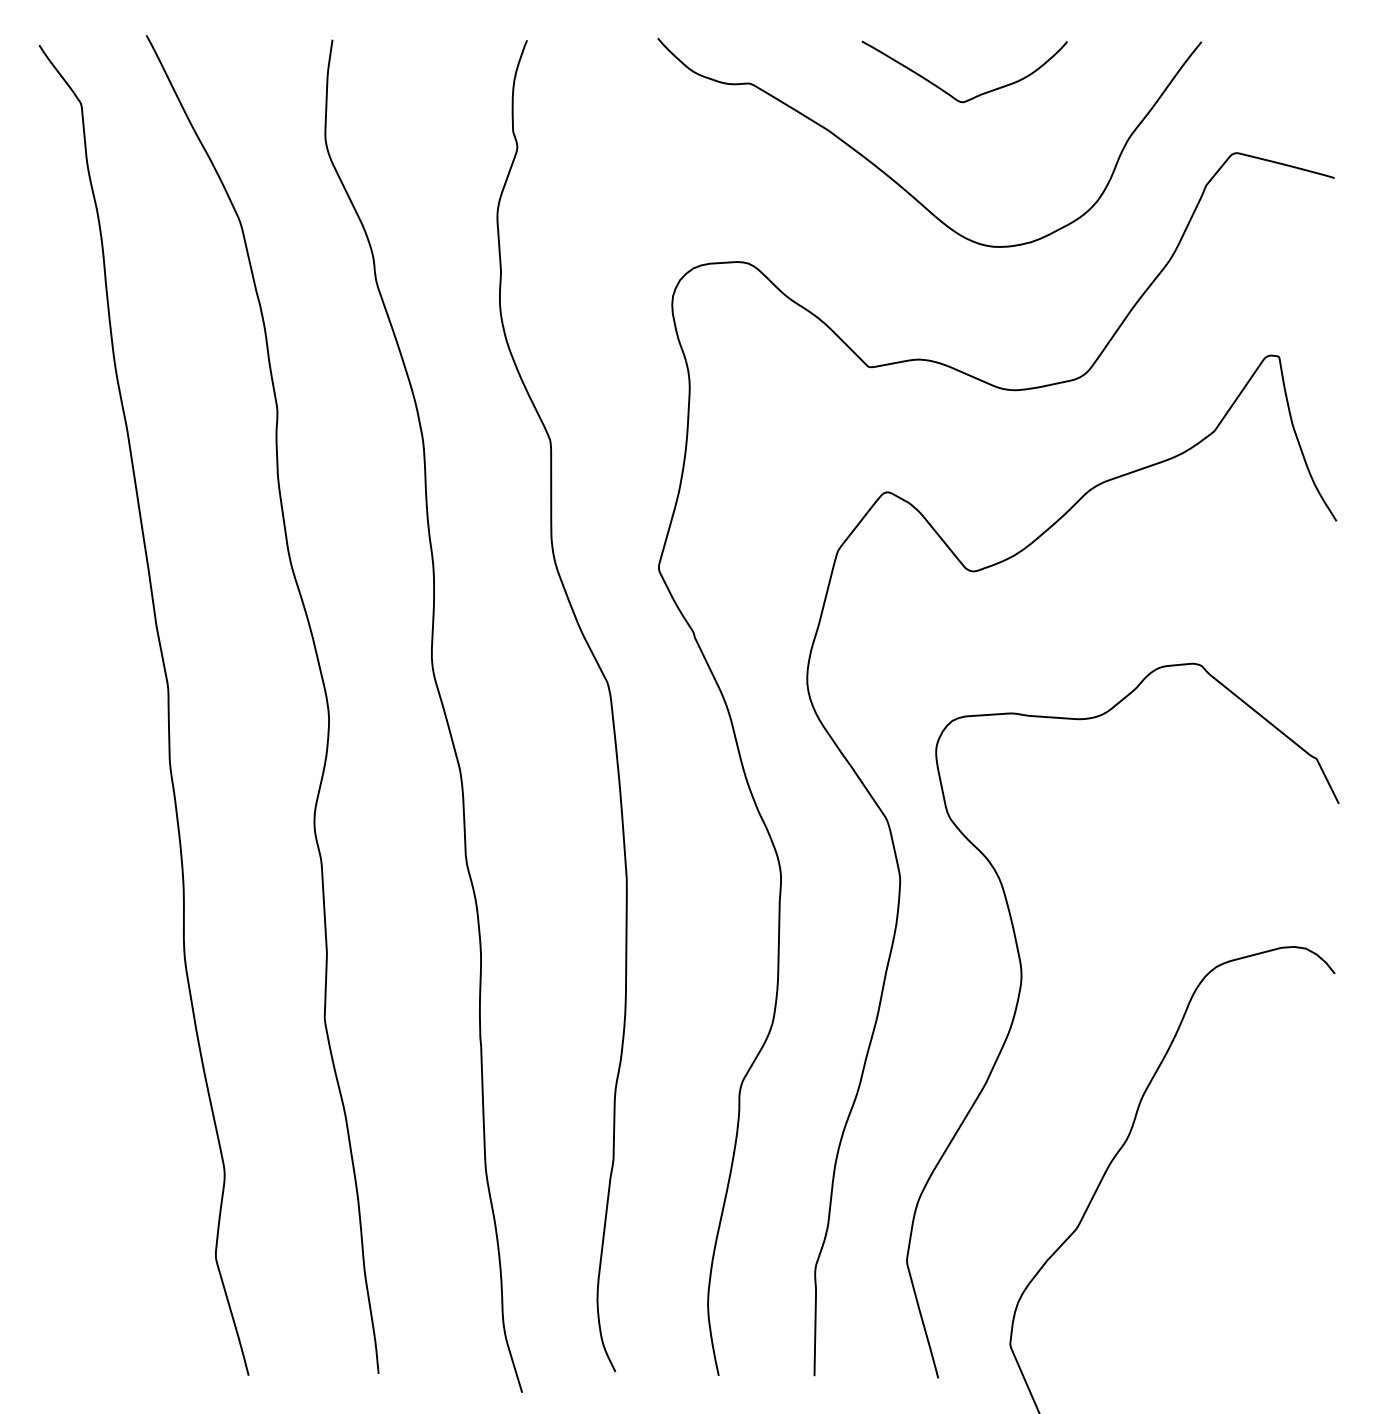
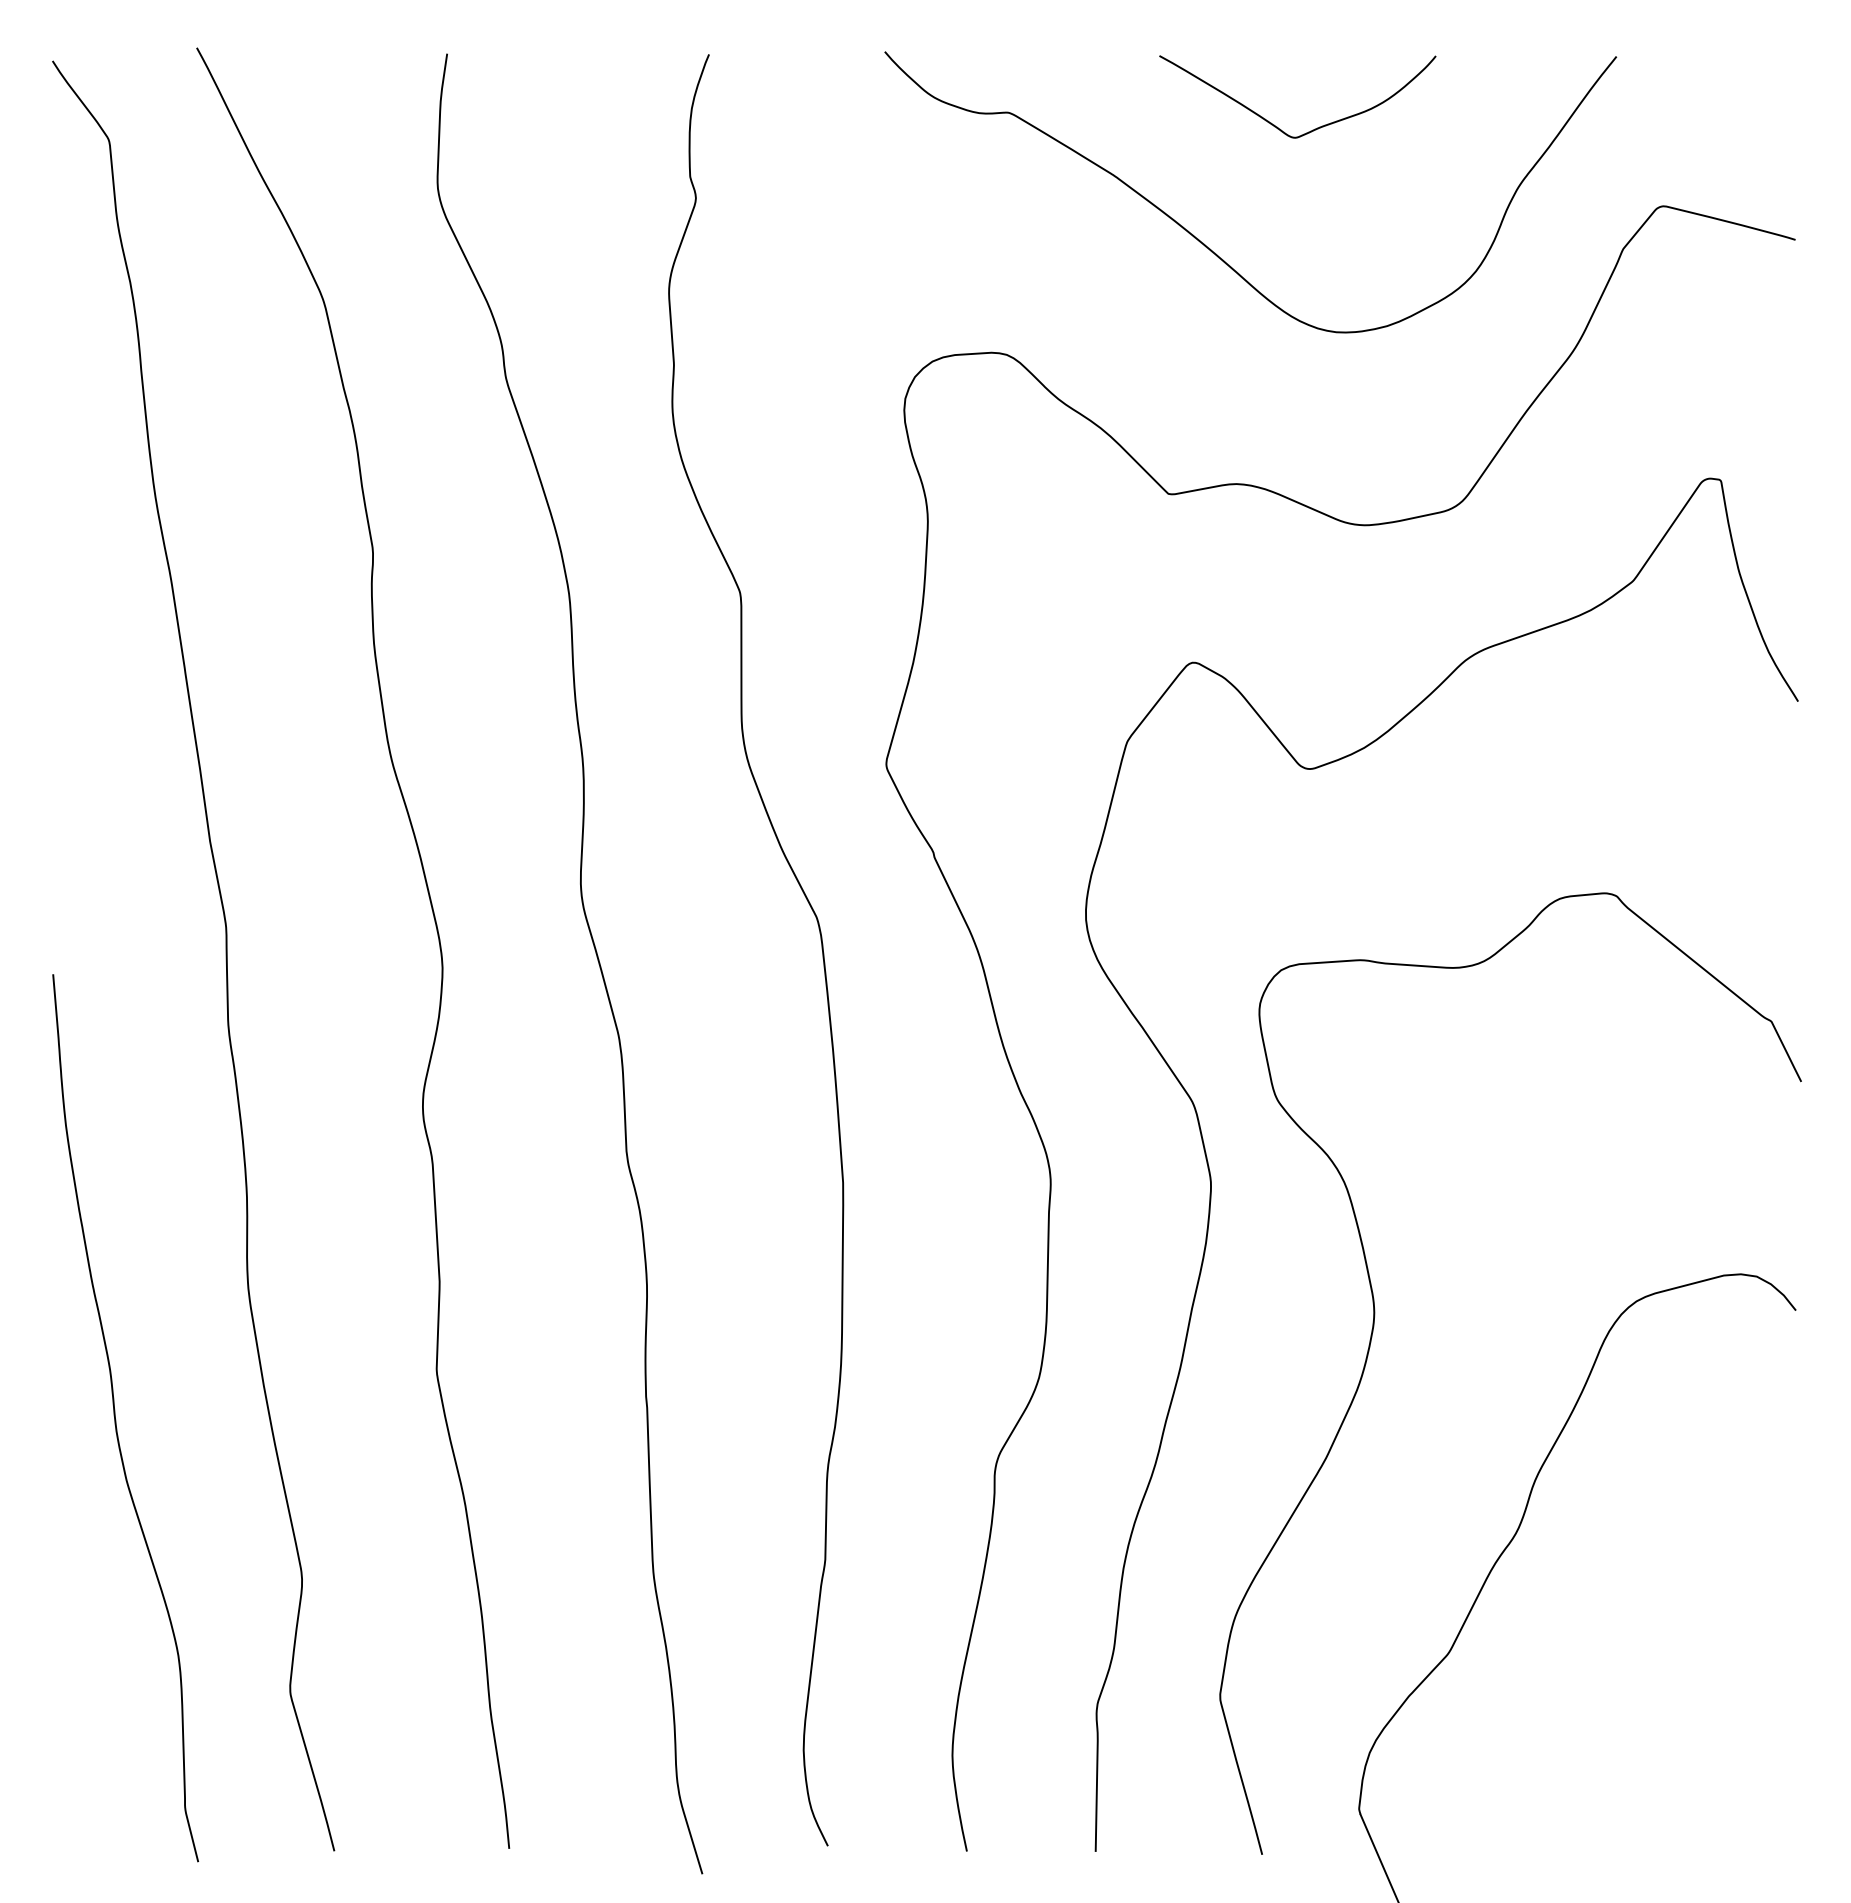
curve: (86, 1054) -> (116, 1419), added

